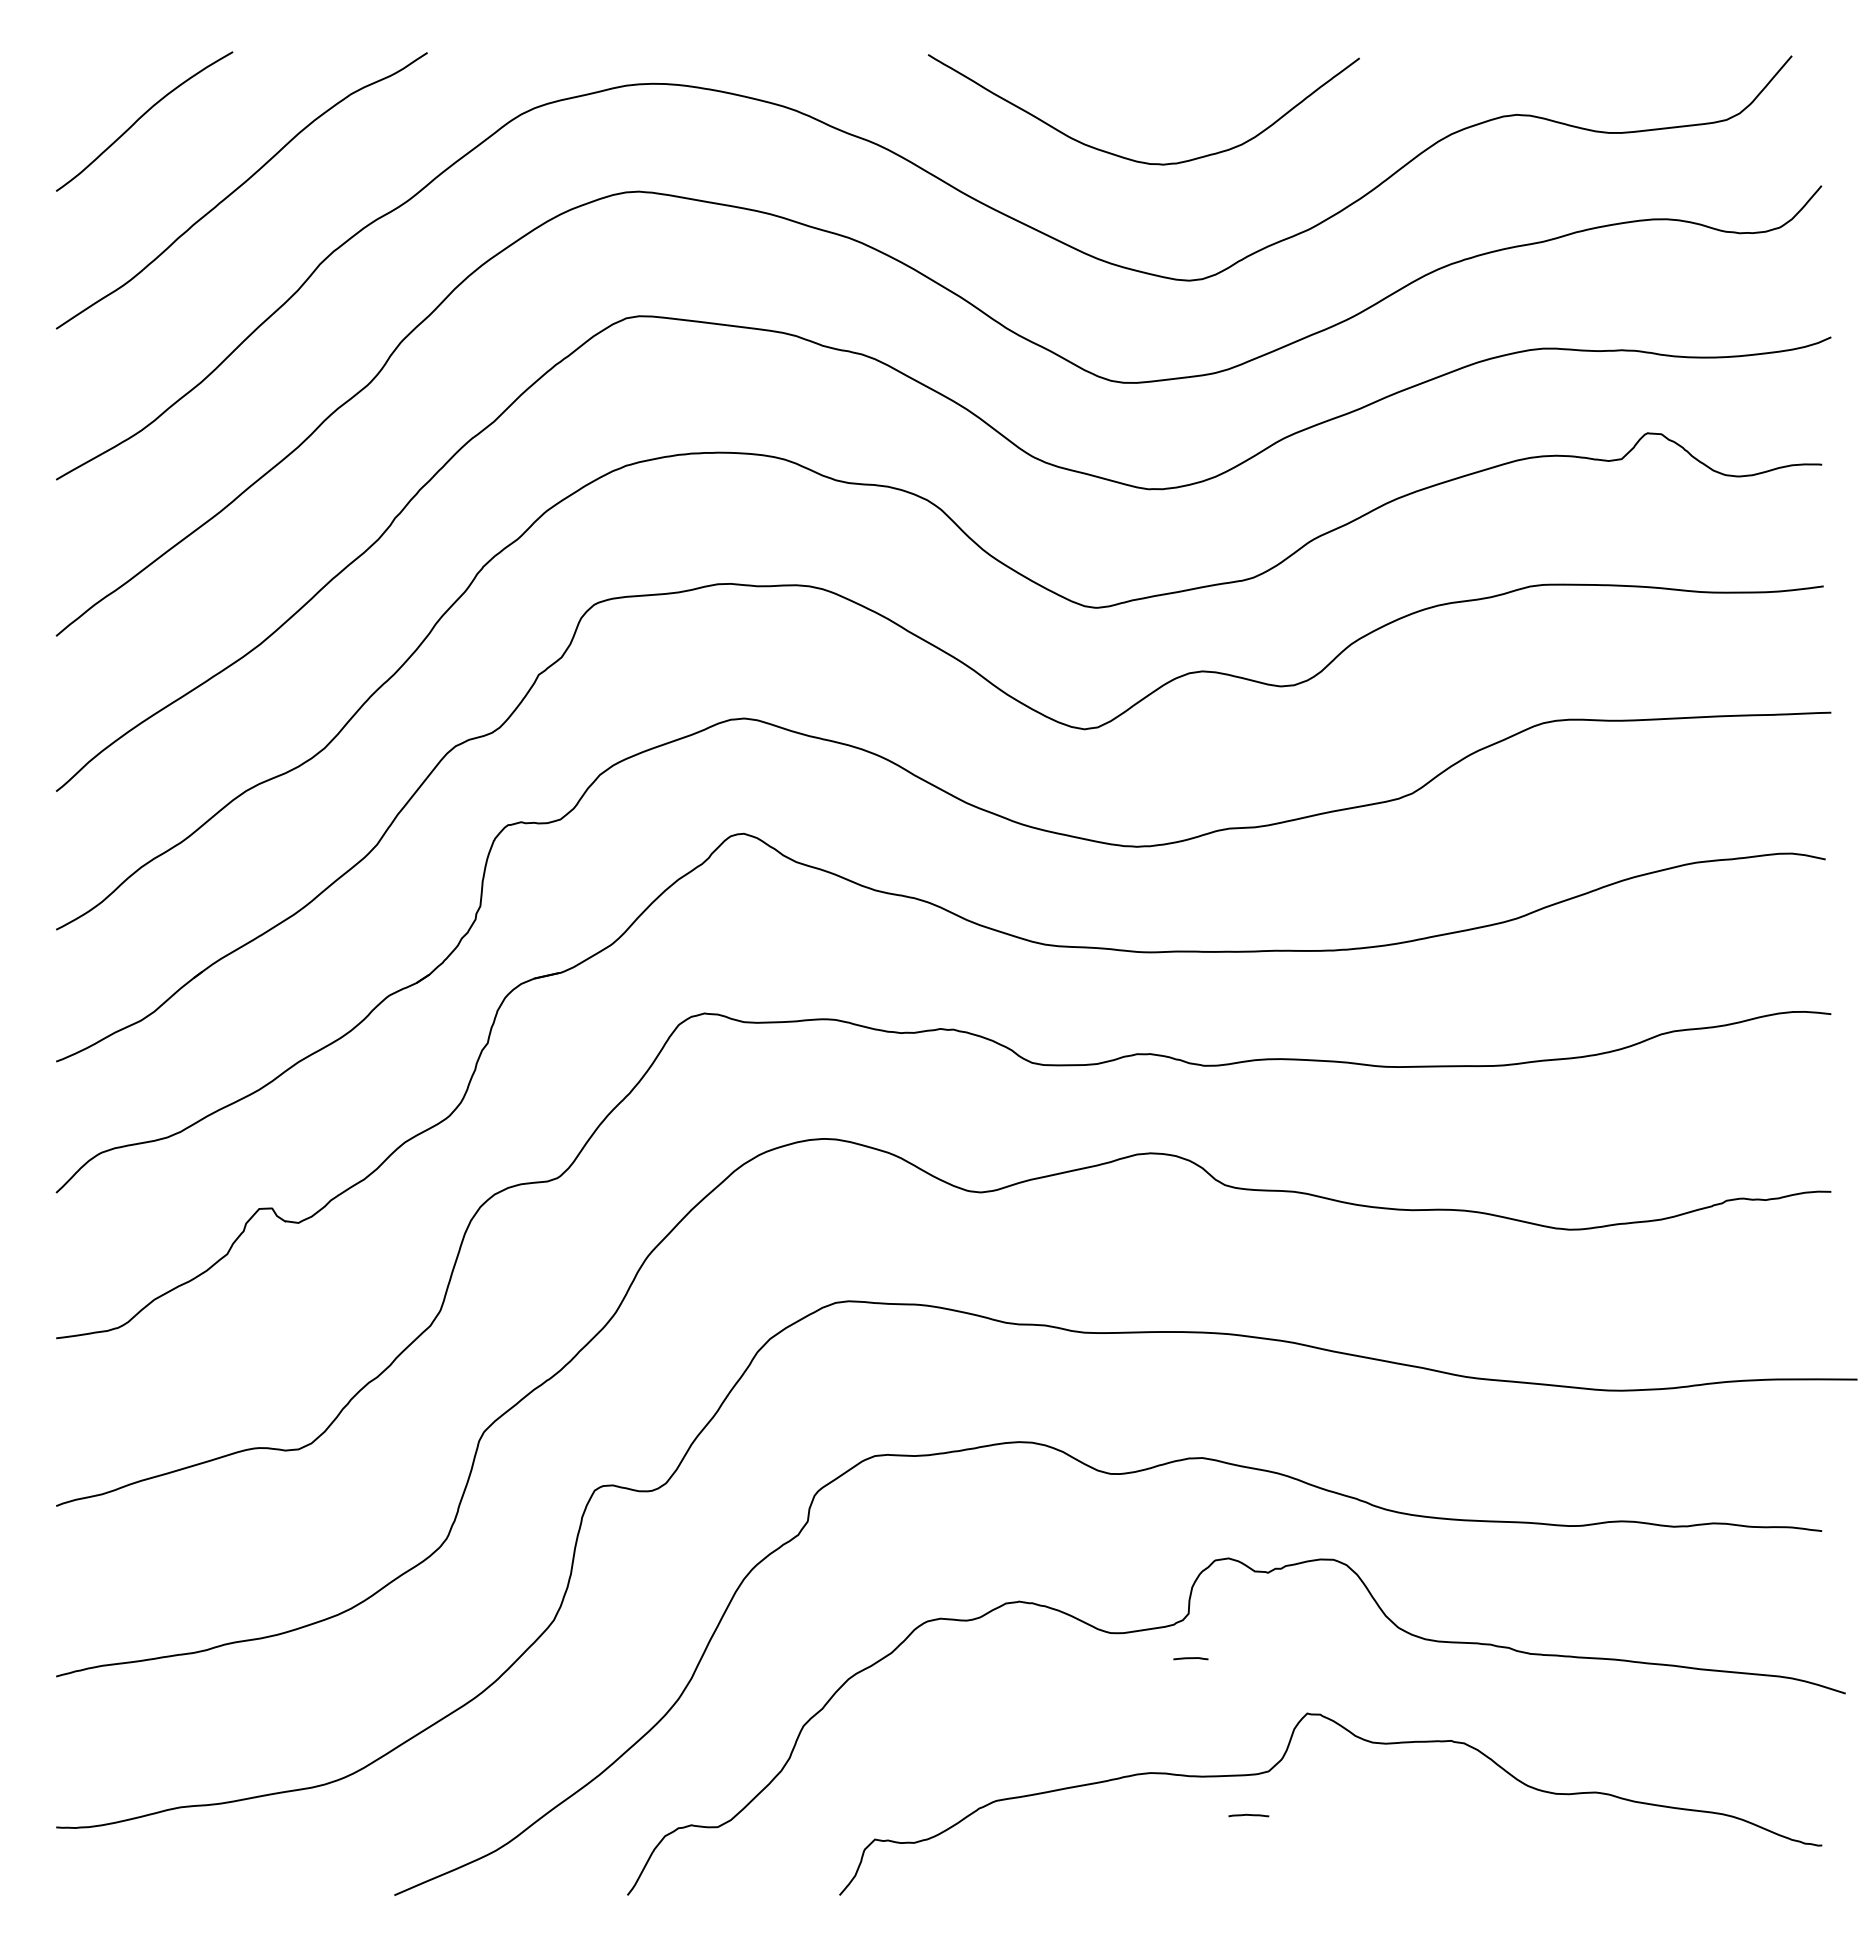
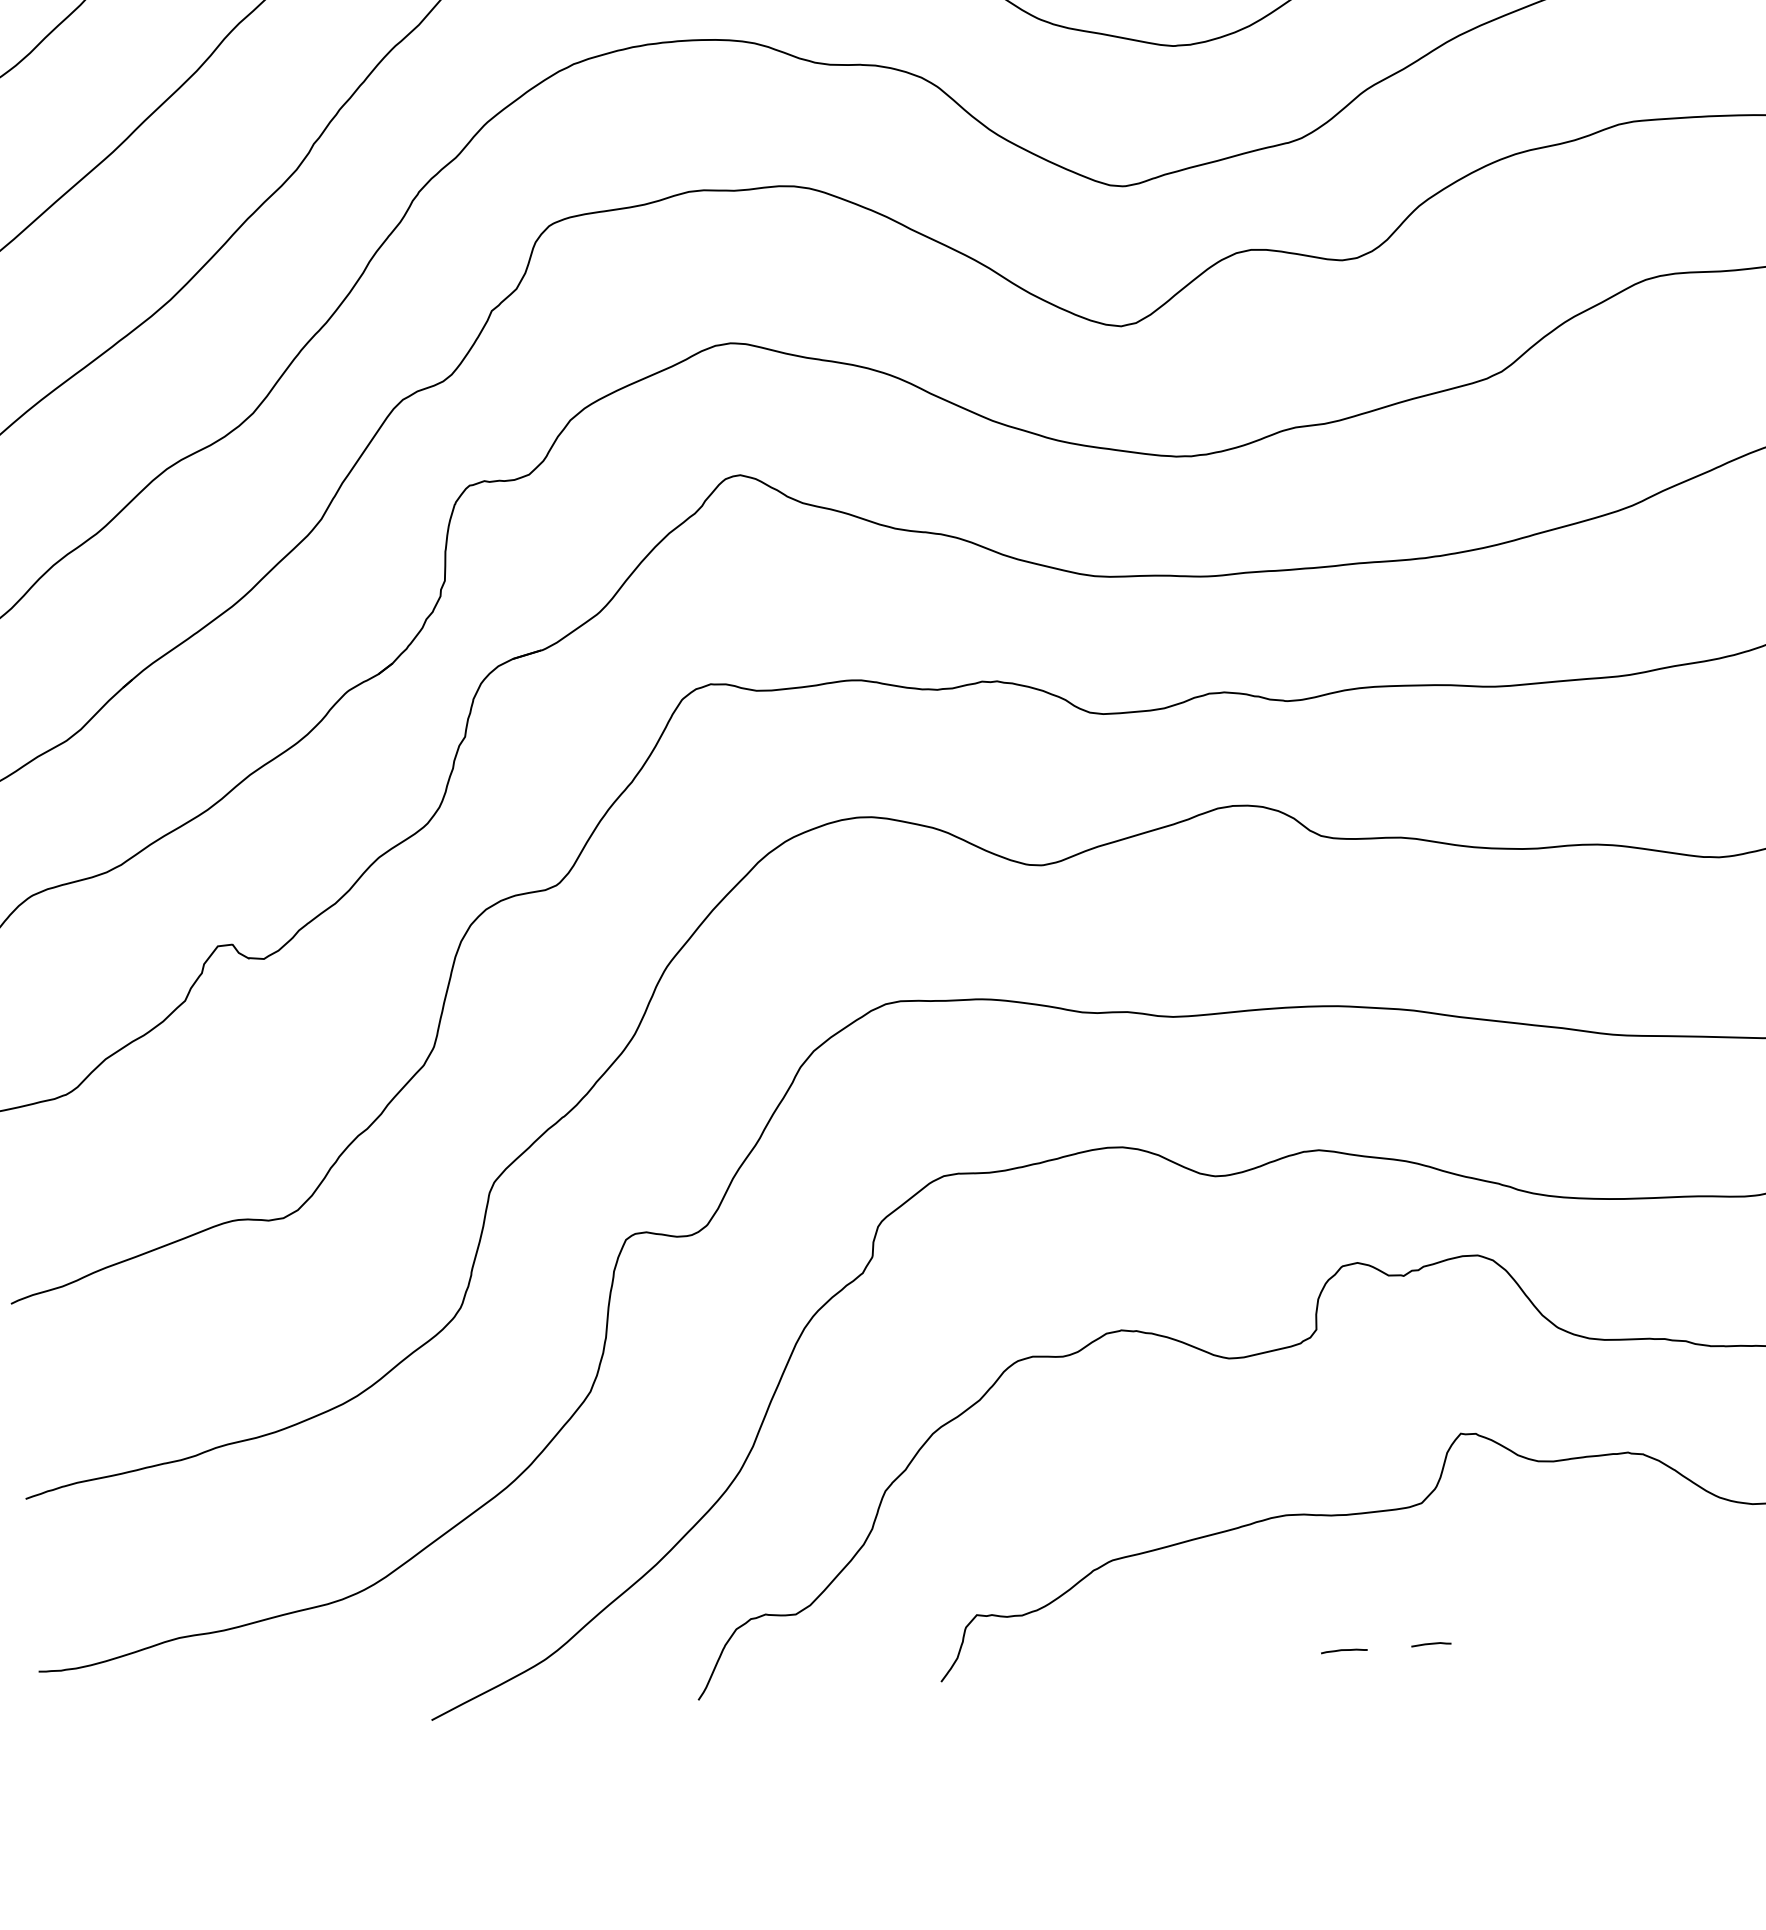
line: (1190, 1658) -> (1430, 1644), moved
curve: (1248, 1815) -> (1343, 1650), moved

